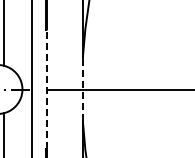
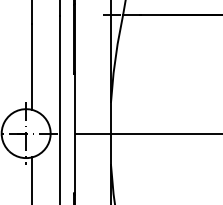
line: (46, 89) -> (74, 133), dashed -> solid
line: (83, 89) -> (111, 133), dashed -> solid

